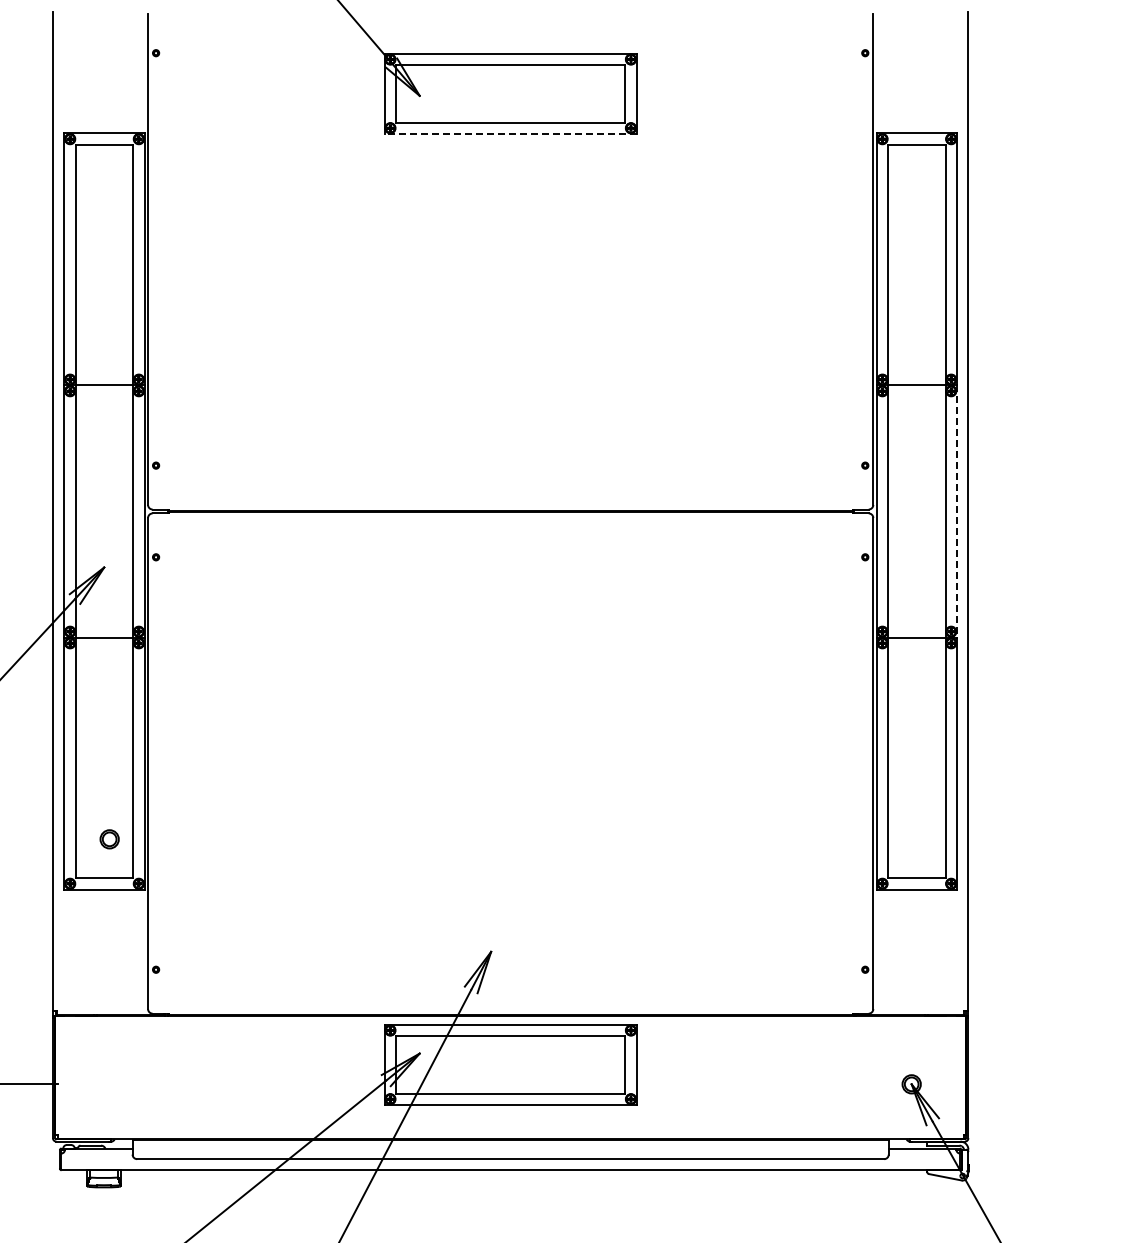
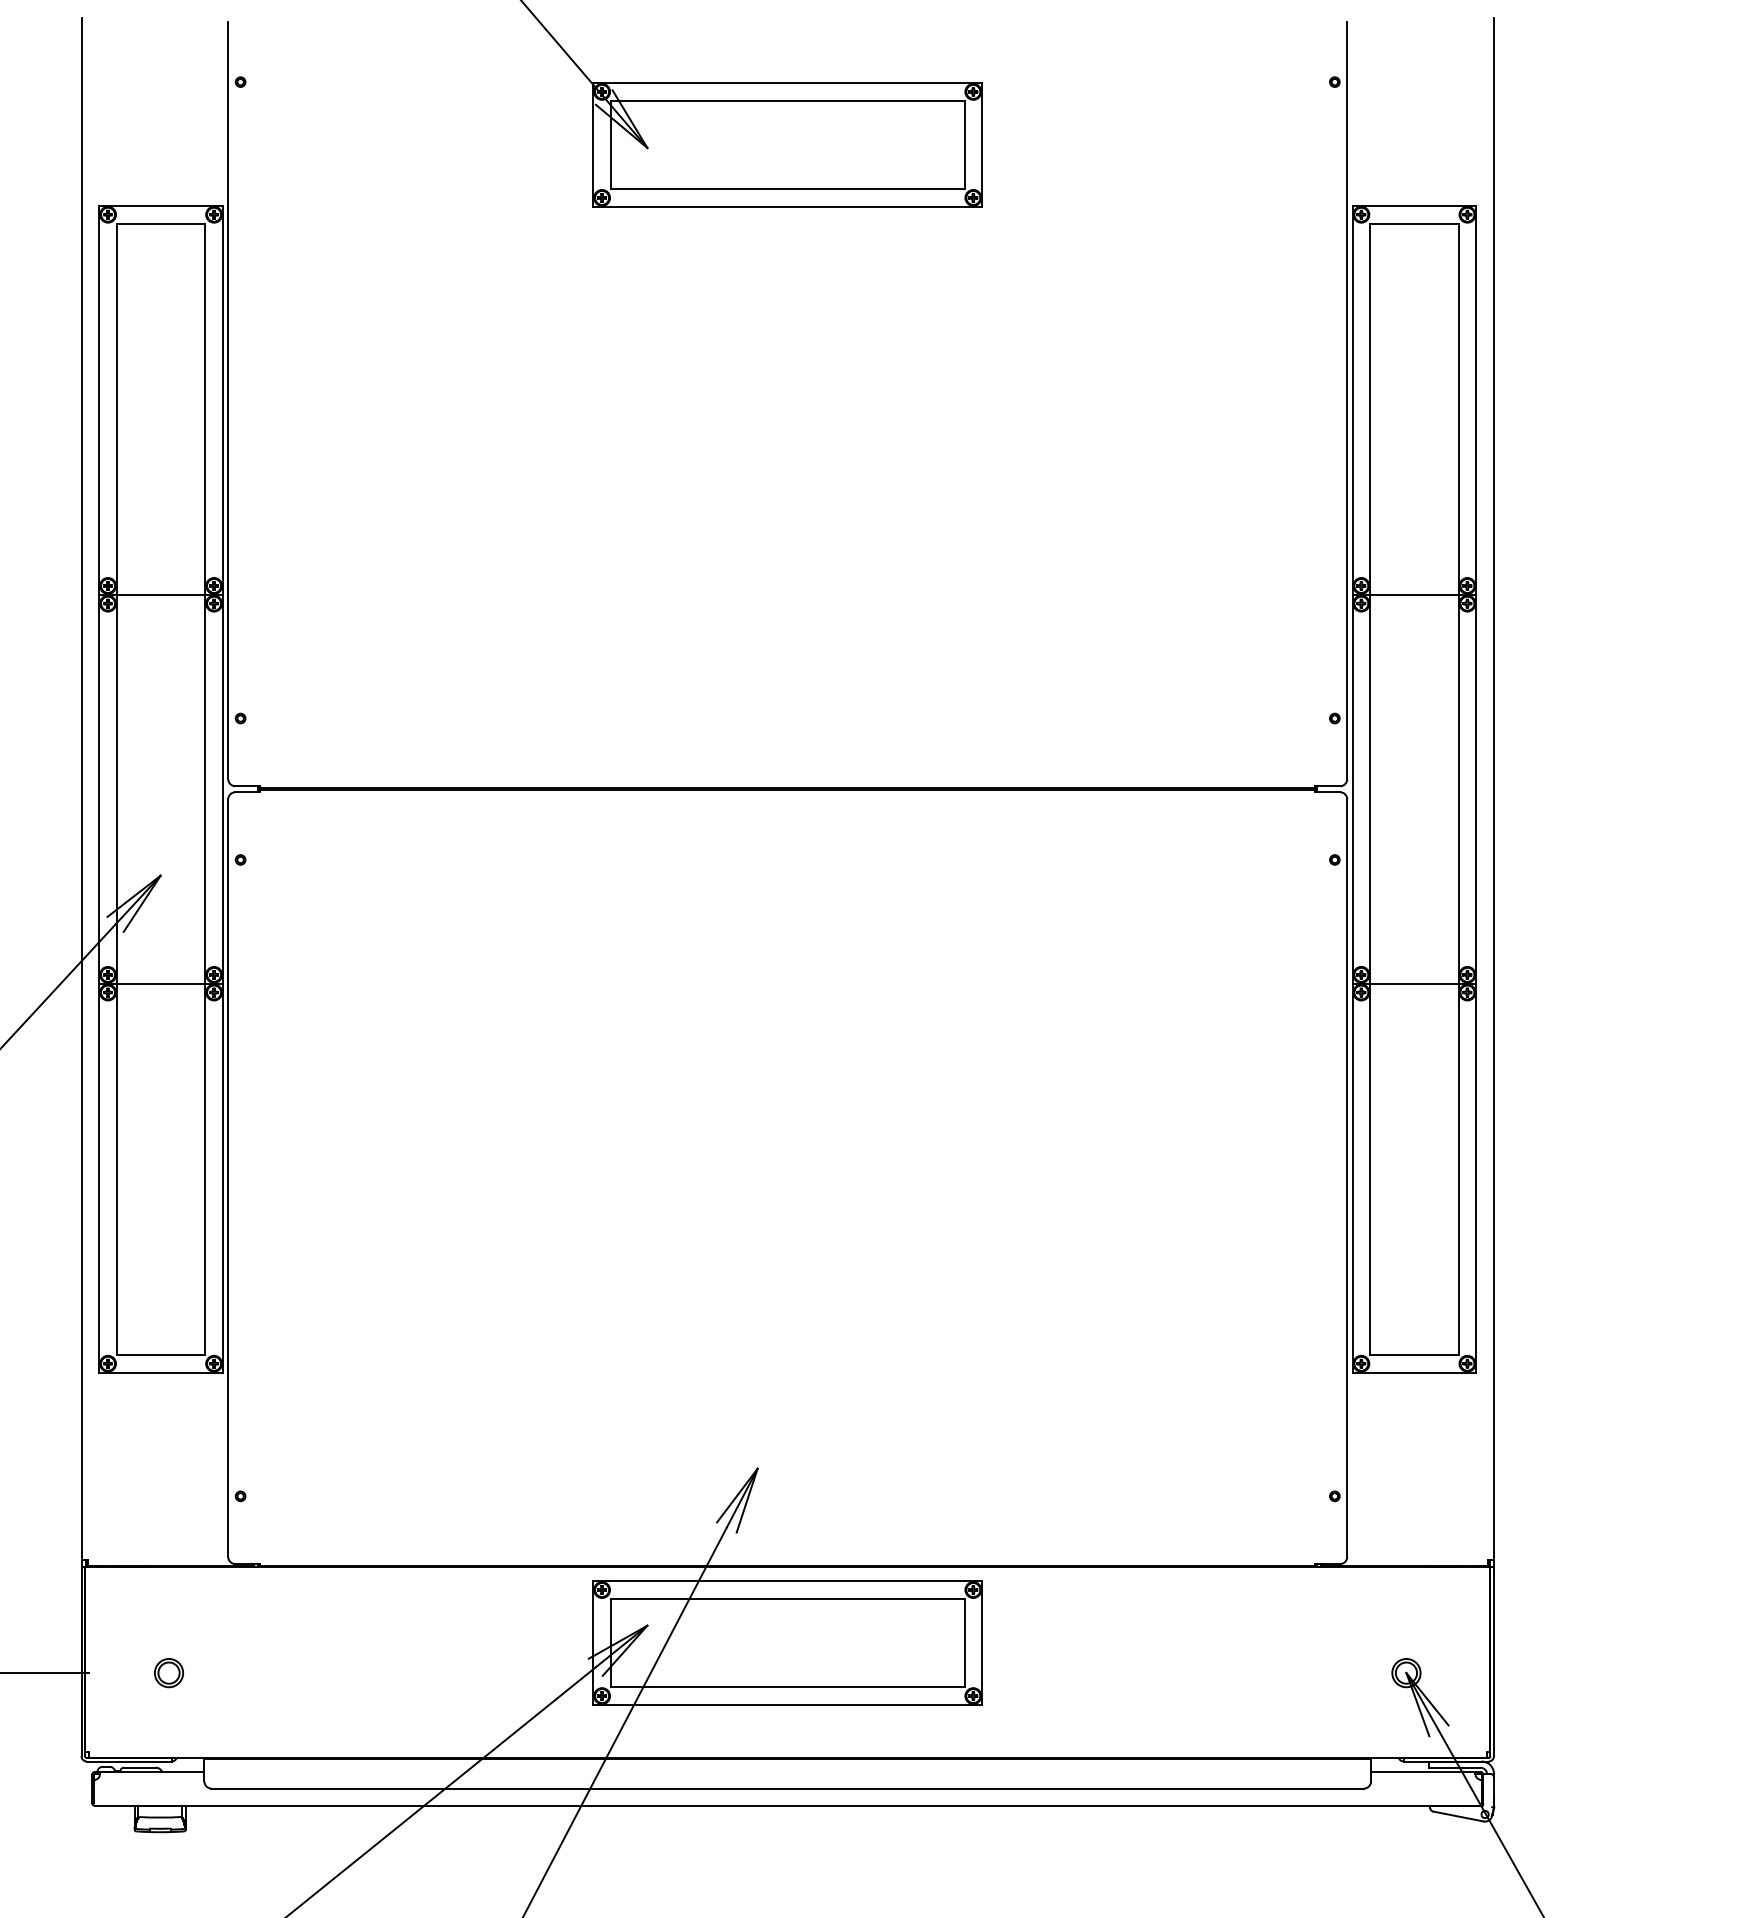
line: (510, 133) -> (787, 206), dashed -> solid
line: (956, 511) -> (1475, 789), dashed -> solid
part: (109, 839) -> (168, 1673), moved

